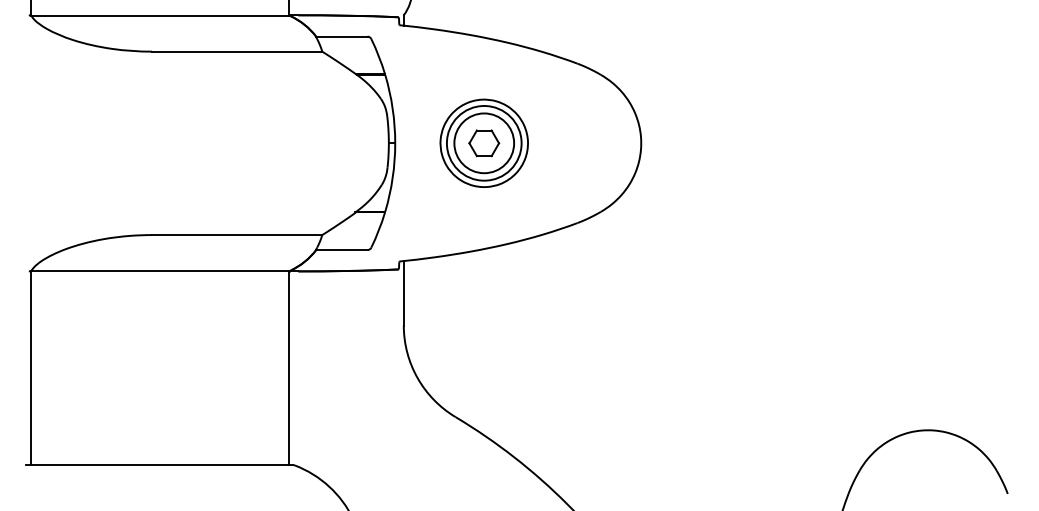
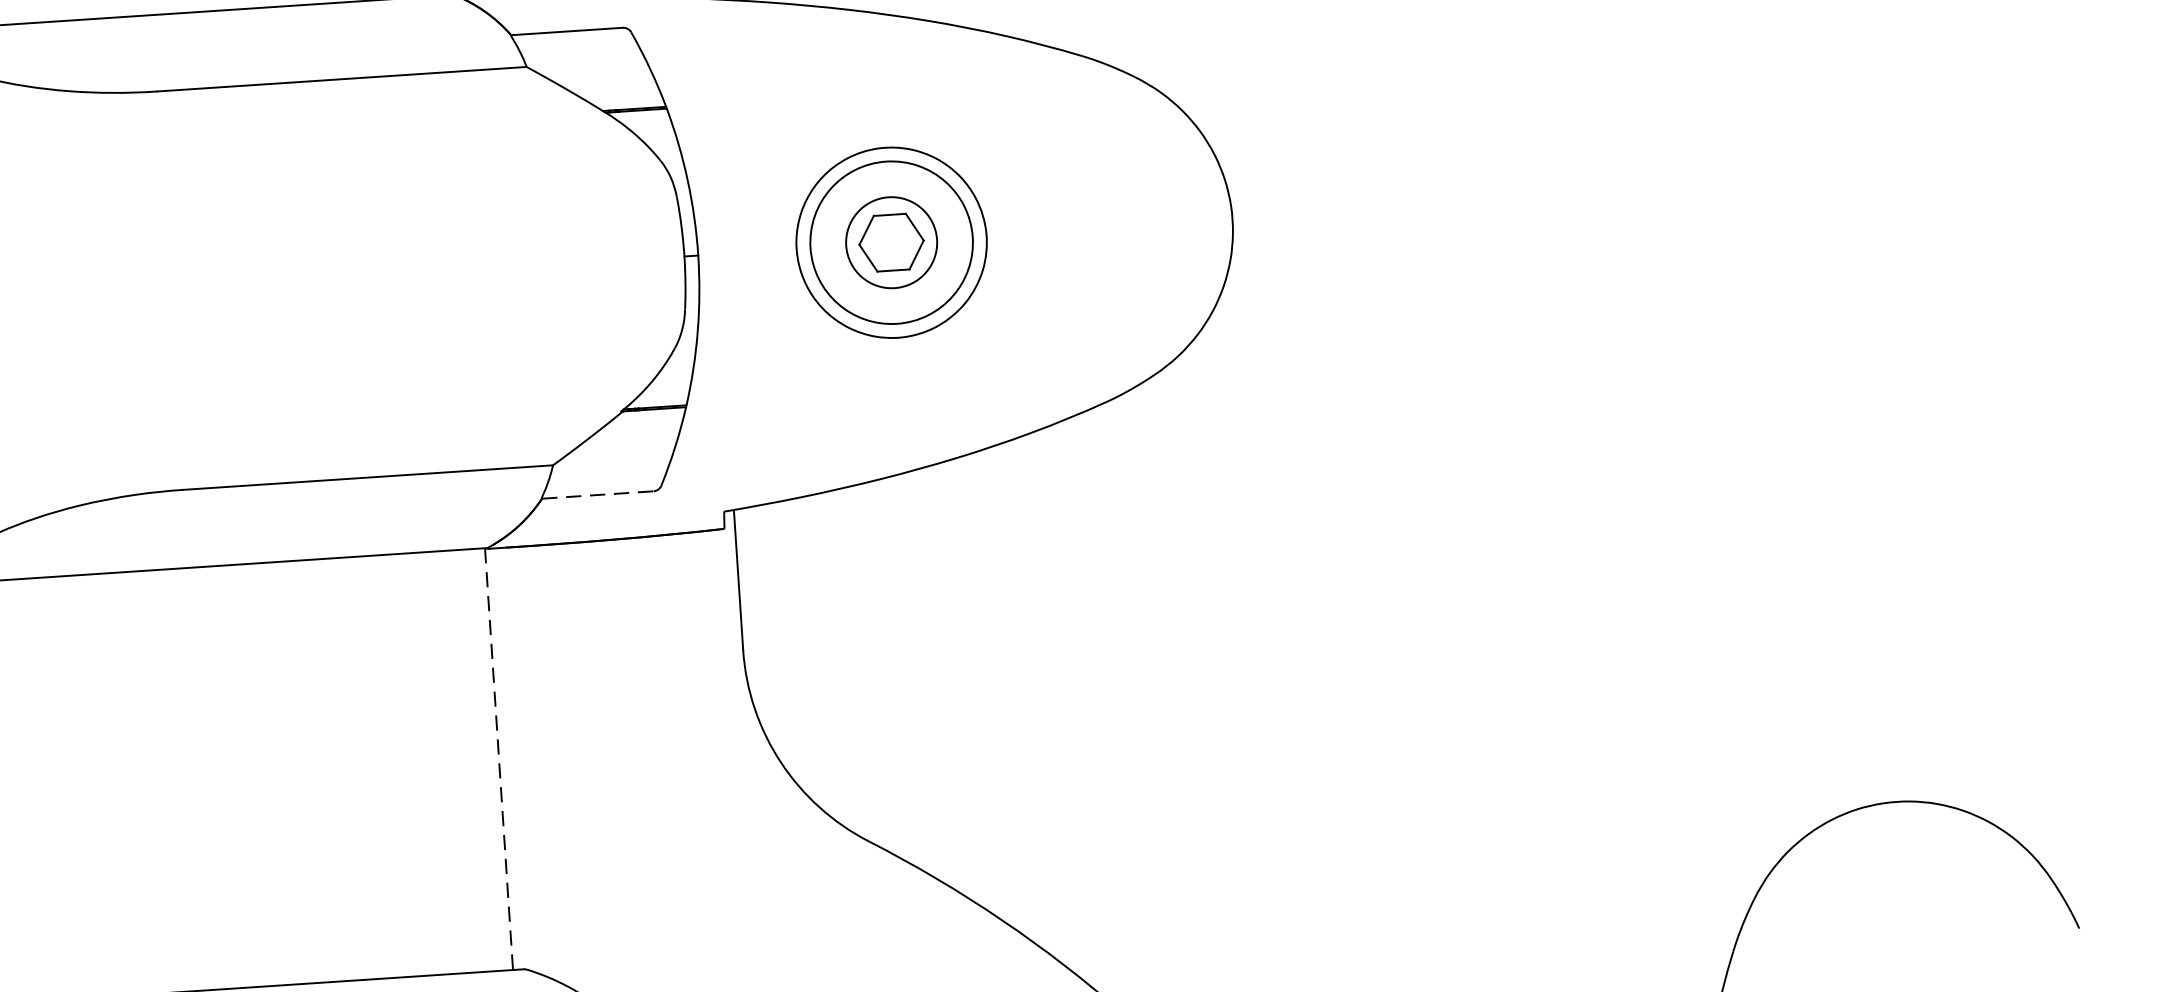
circle: (484, 143) -> (892, 243), size x0.7
line: (341, 250) -> (597, 496), solid -> dashed
line: (288, 368) -> (498, 759), solid -> dashed

